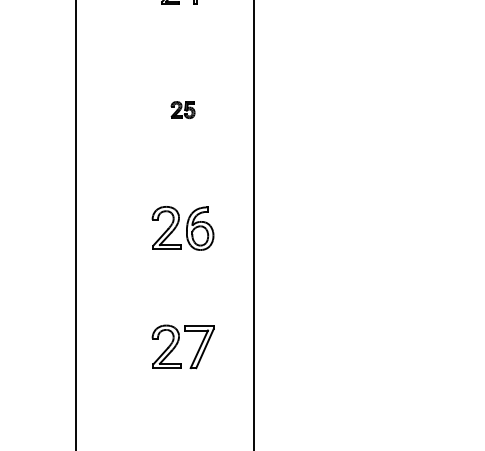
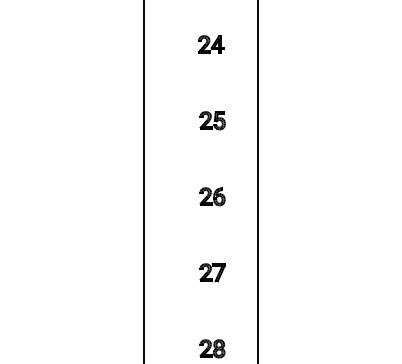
part: (182, 109) -> (212, 120), size x1.67
part: (182, 228) -> (212, 196), size x0.62
part: (182, 346) -> (212, 272), size x0.62

